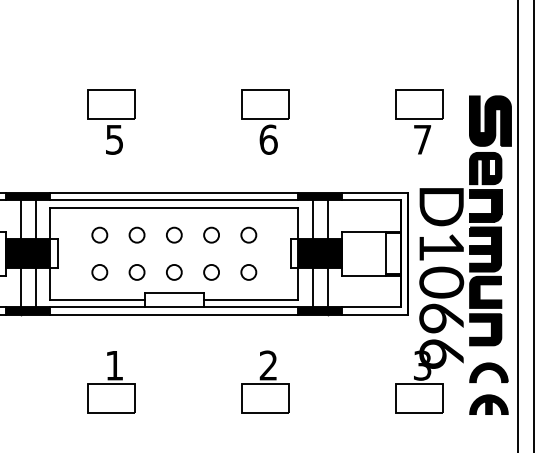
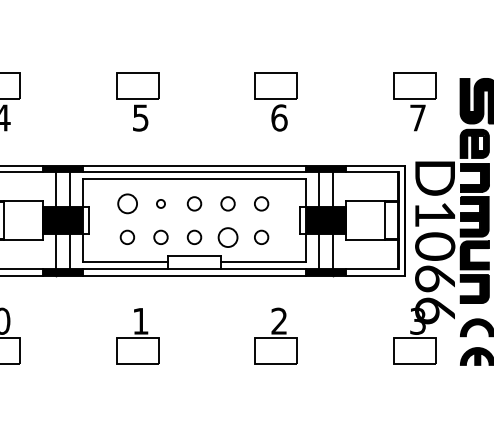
circle: (98, 234) -> (126, 203), size x1.4
circle: (136, 234) -> (160, 203), size x0.6
circle: (210, 271) -> (227, 236), size x1.4

